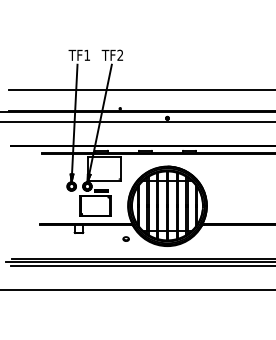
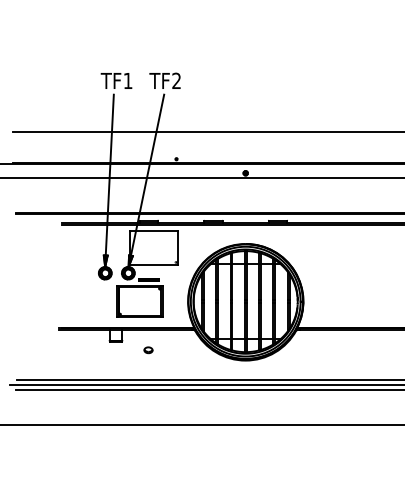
part: (125, 238) -> (147, 349), moved

